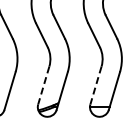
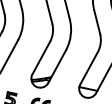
line: (43, 85) -> (40, 58), dashed -> solid
line: (95, 85) -> (88, 68), dashed -> solid

